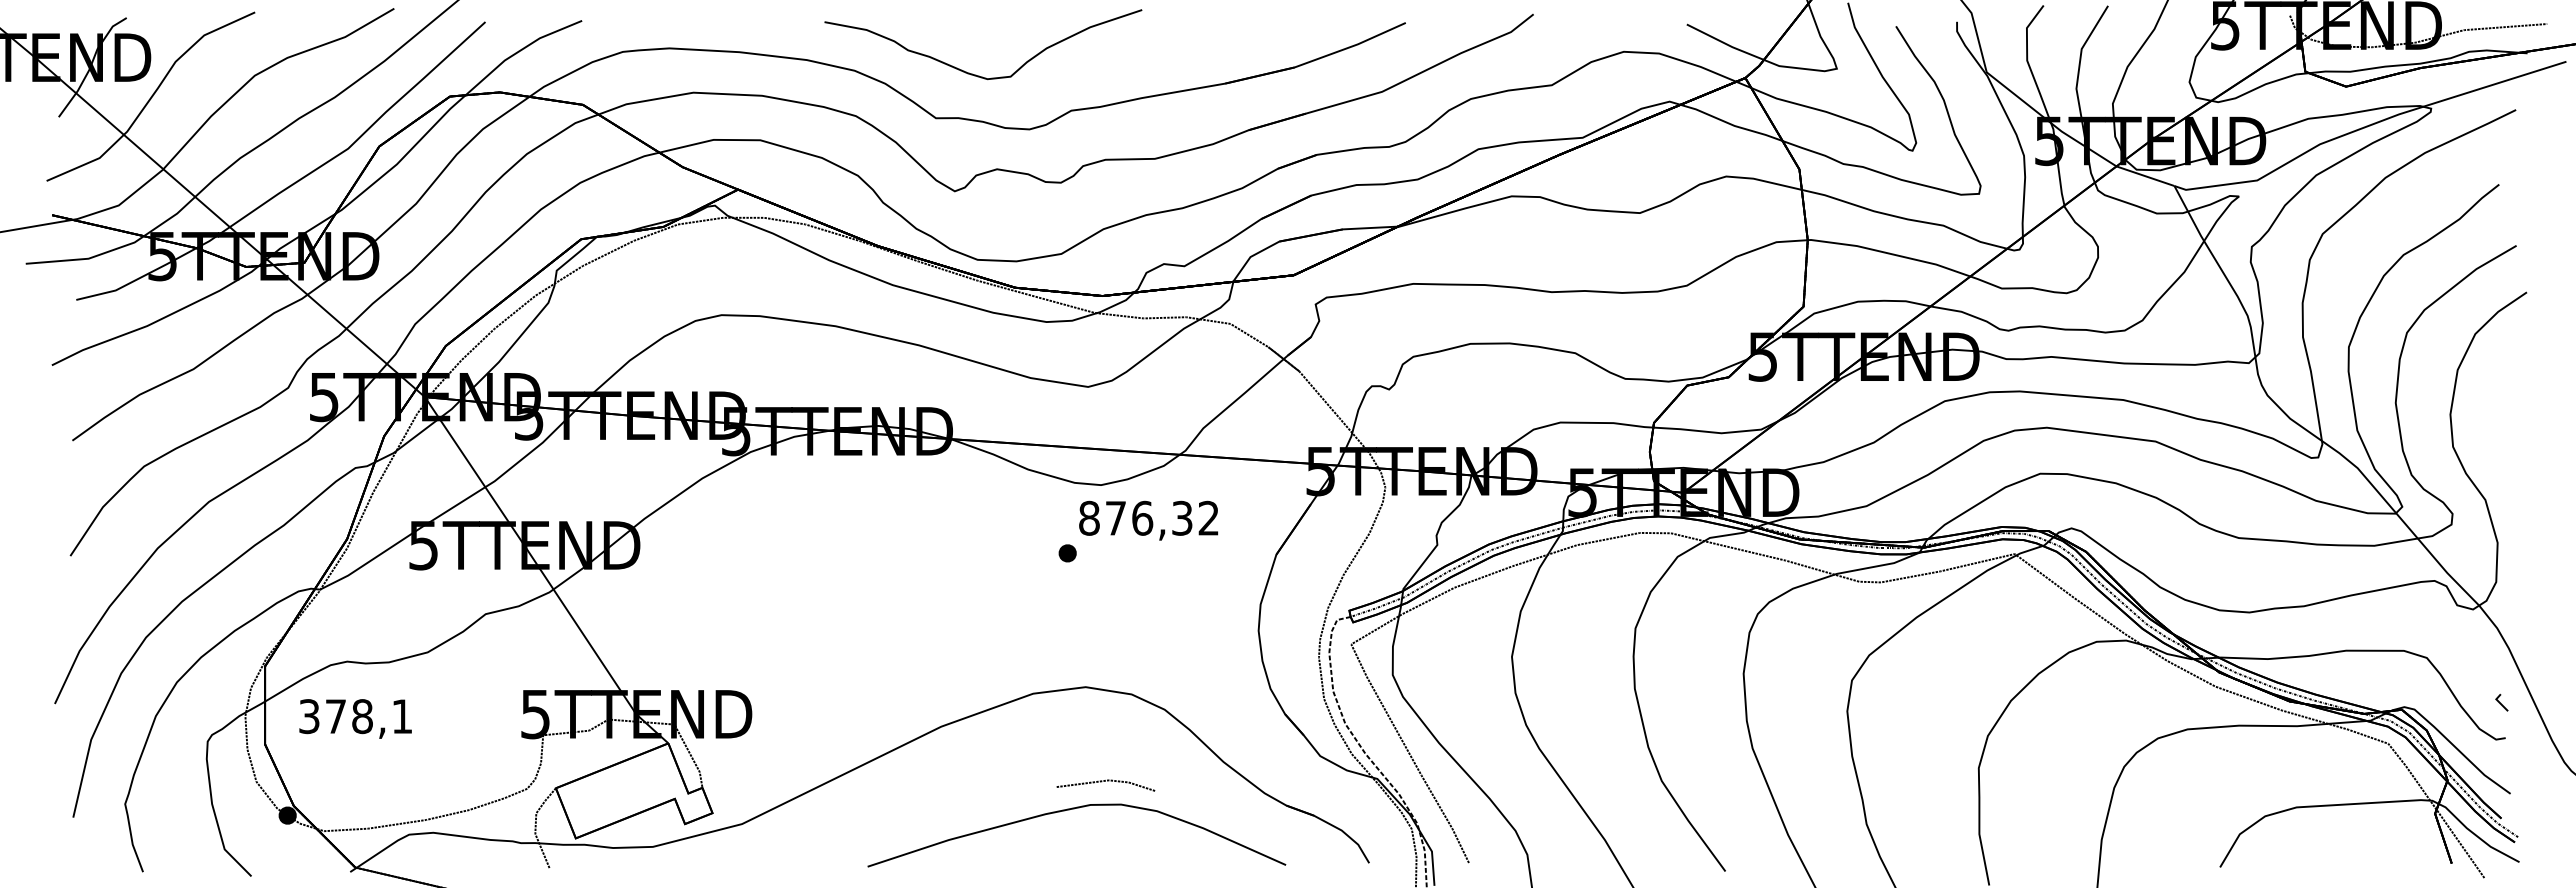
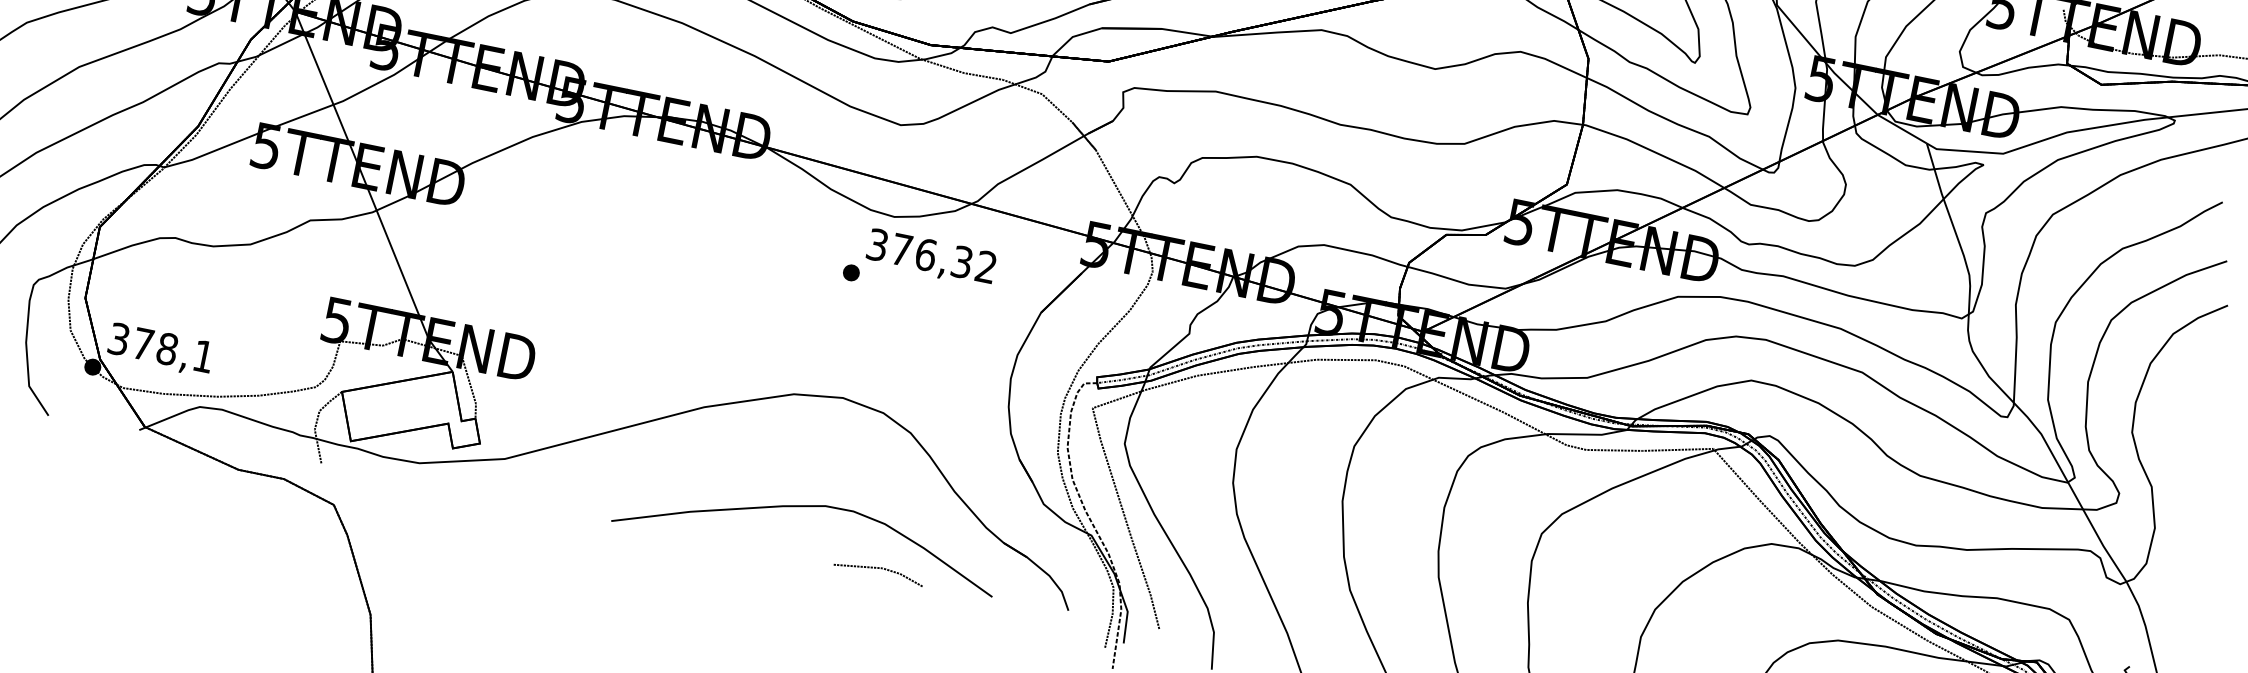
text: (1089, 518) -> (877, 245), 876,32 -> 376,32
text: (355, 718) -> (160, 349), moved
line: (1105, 781) -> (879, 568), moved

